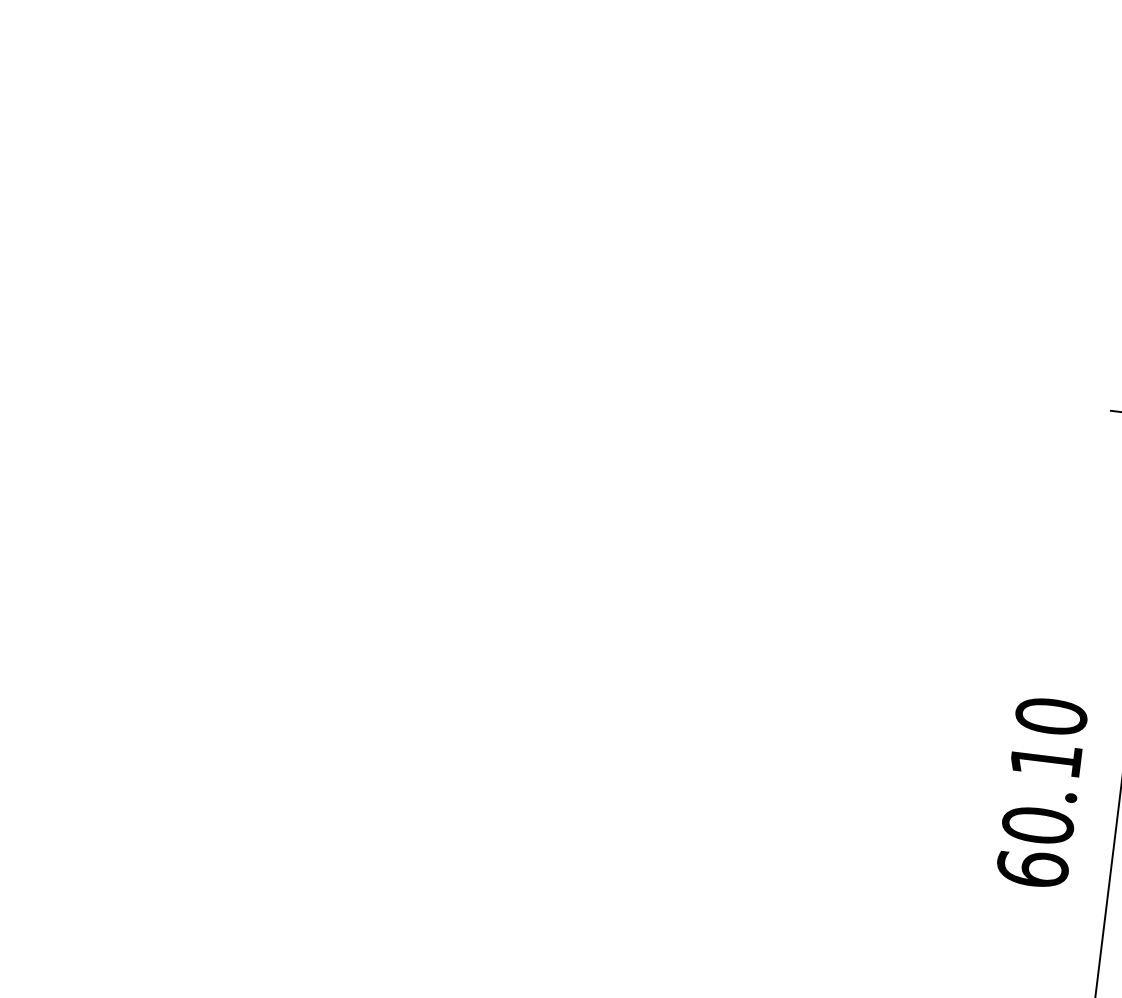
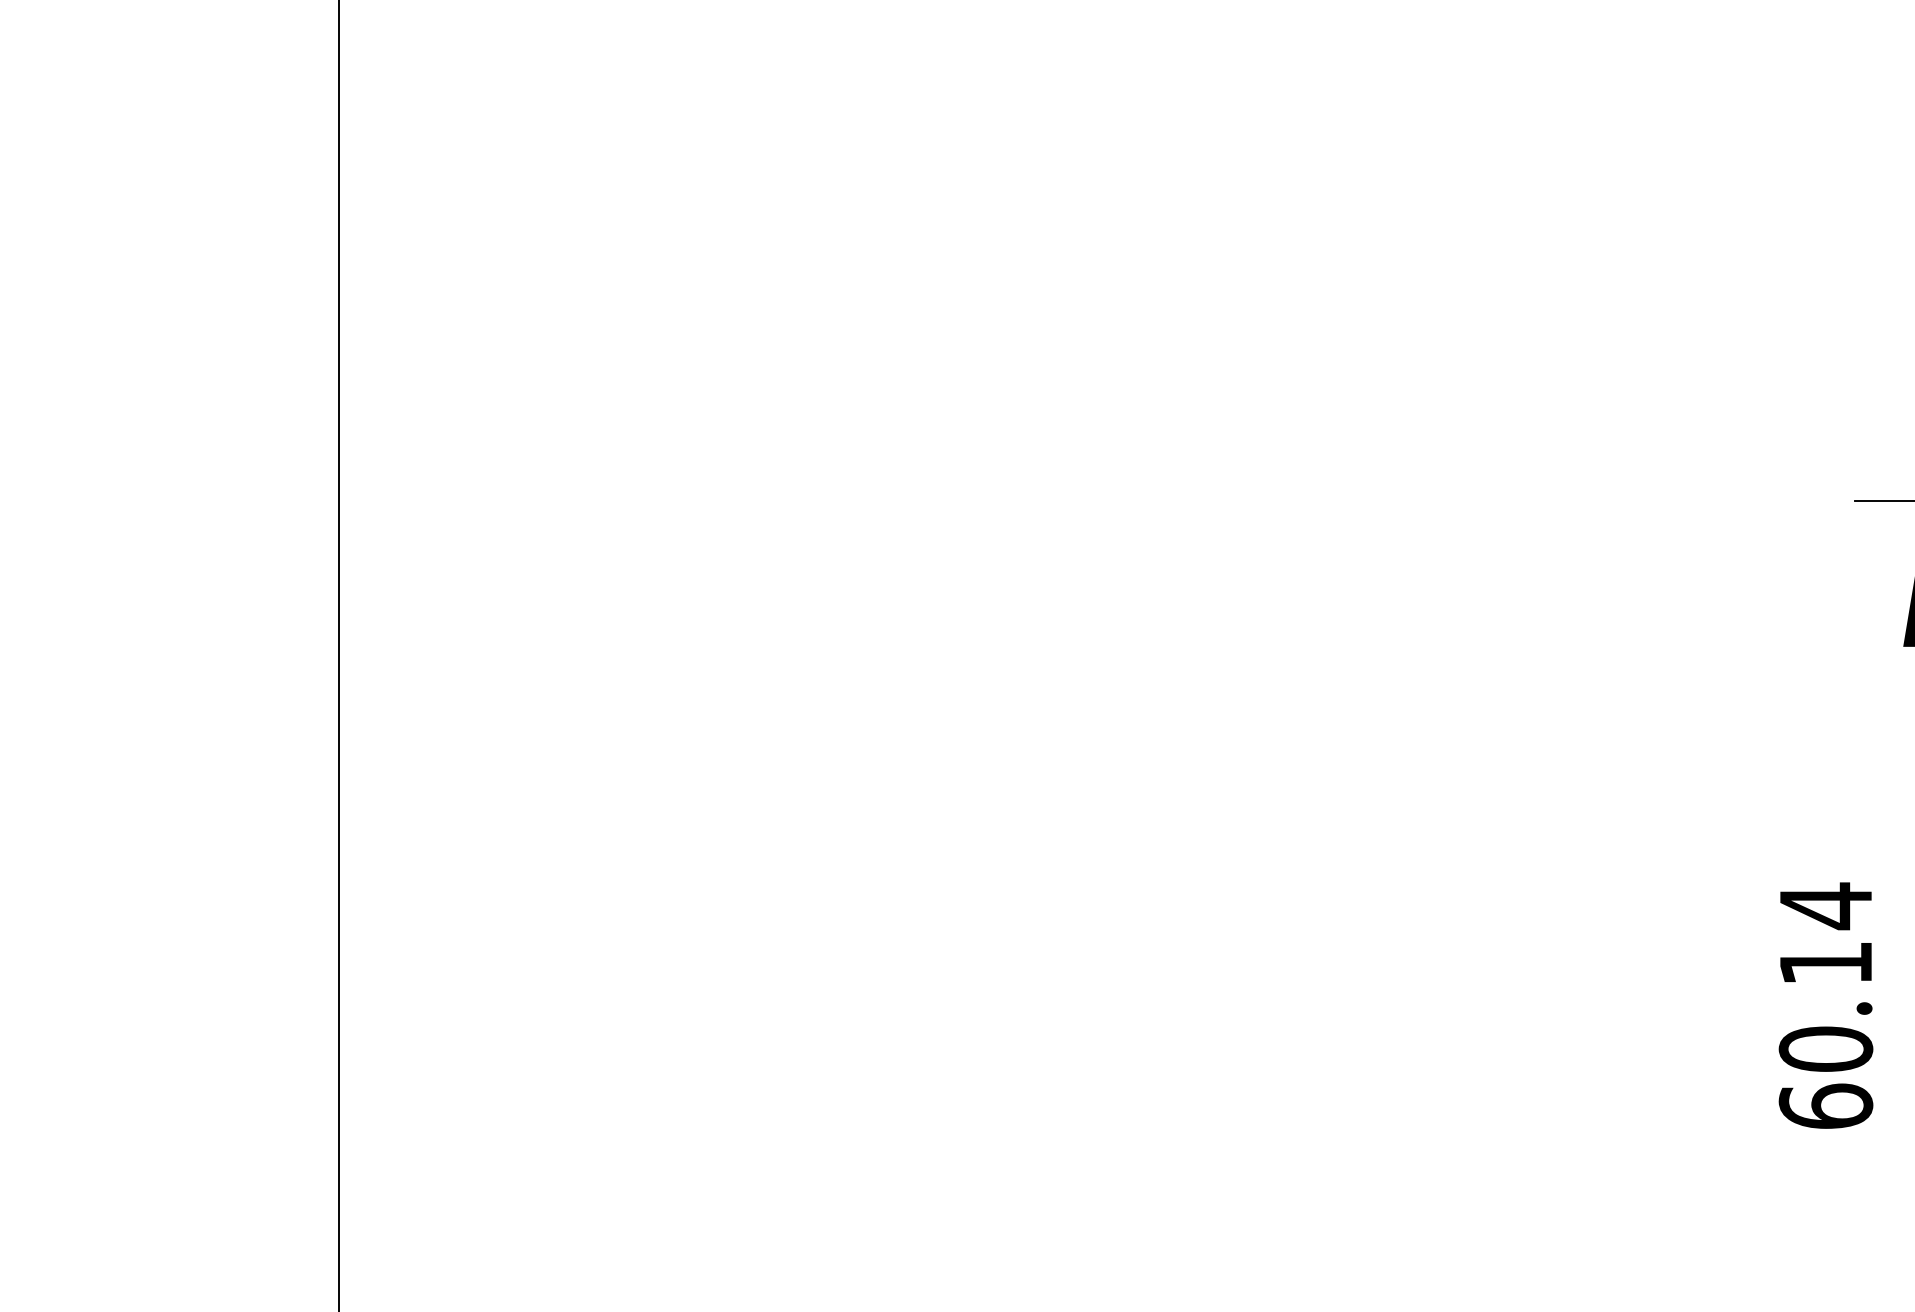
text: (1050, 716) -> (1825, 906), 10 -> 14

